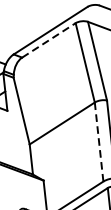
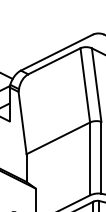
line: (49, 40) -> (54, 61), dashed -> solid
line: (99, 141) -> (90, 158), dashed -> solid

